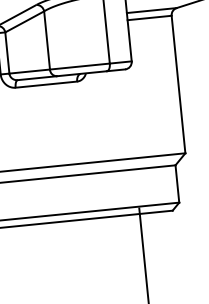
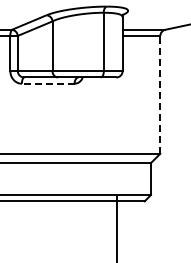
line: (45, 84) -> (47, 83), solid -> dashed
line: (178, 84) -> (160, 94), solid -> dashed

